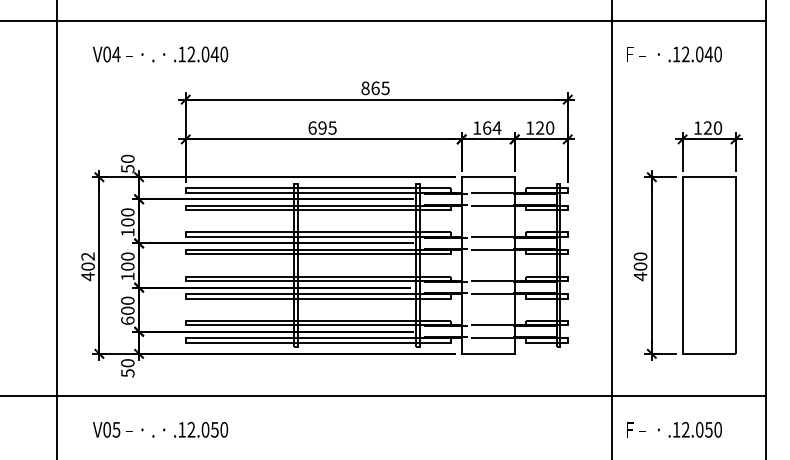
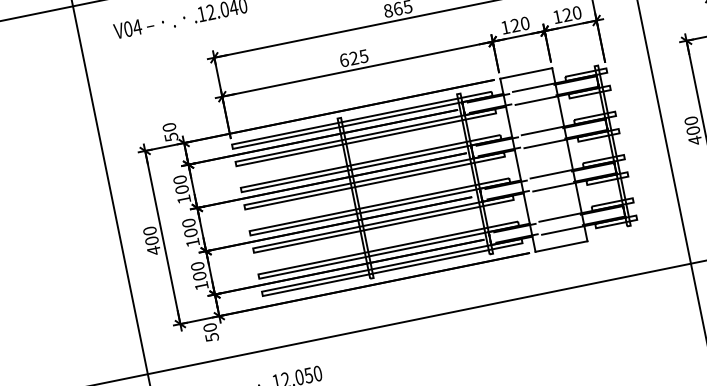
text: (492, 127) -> (520, 23), 164 -> 120
text: (322, 128) -> (354, 58), 695 -> 625
text: (87, 256) -> (149, 231), 402 -> 400
text: (127, 320) -> (201, 285), 600 -> 100

